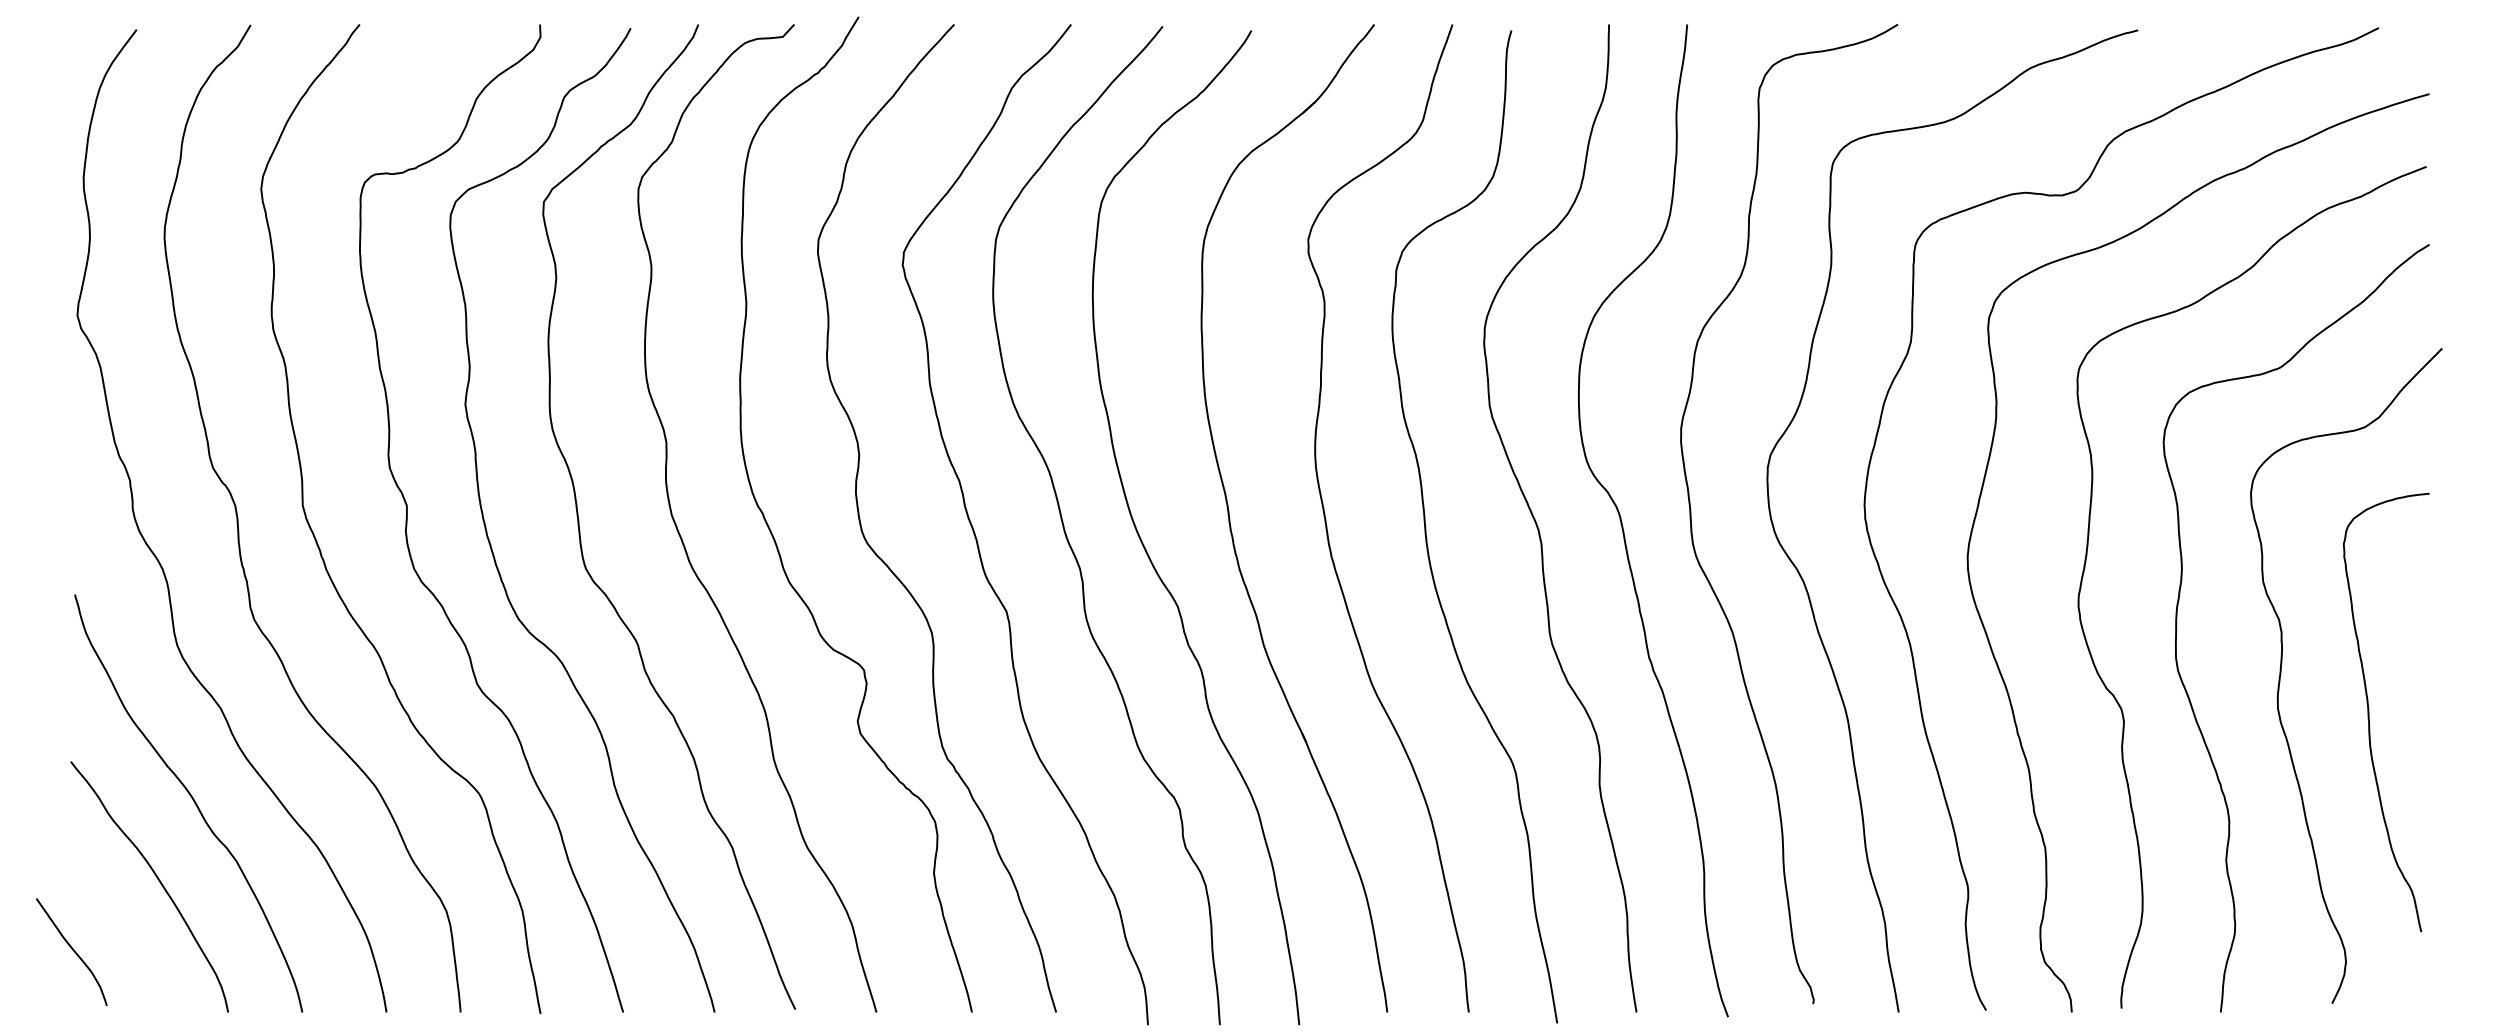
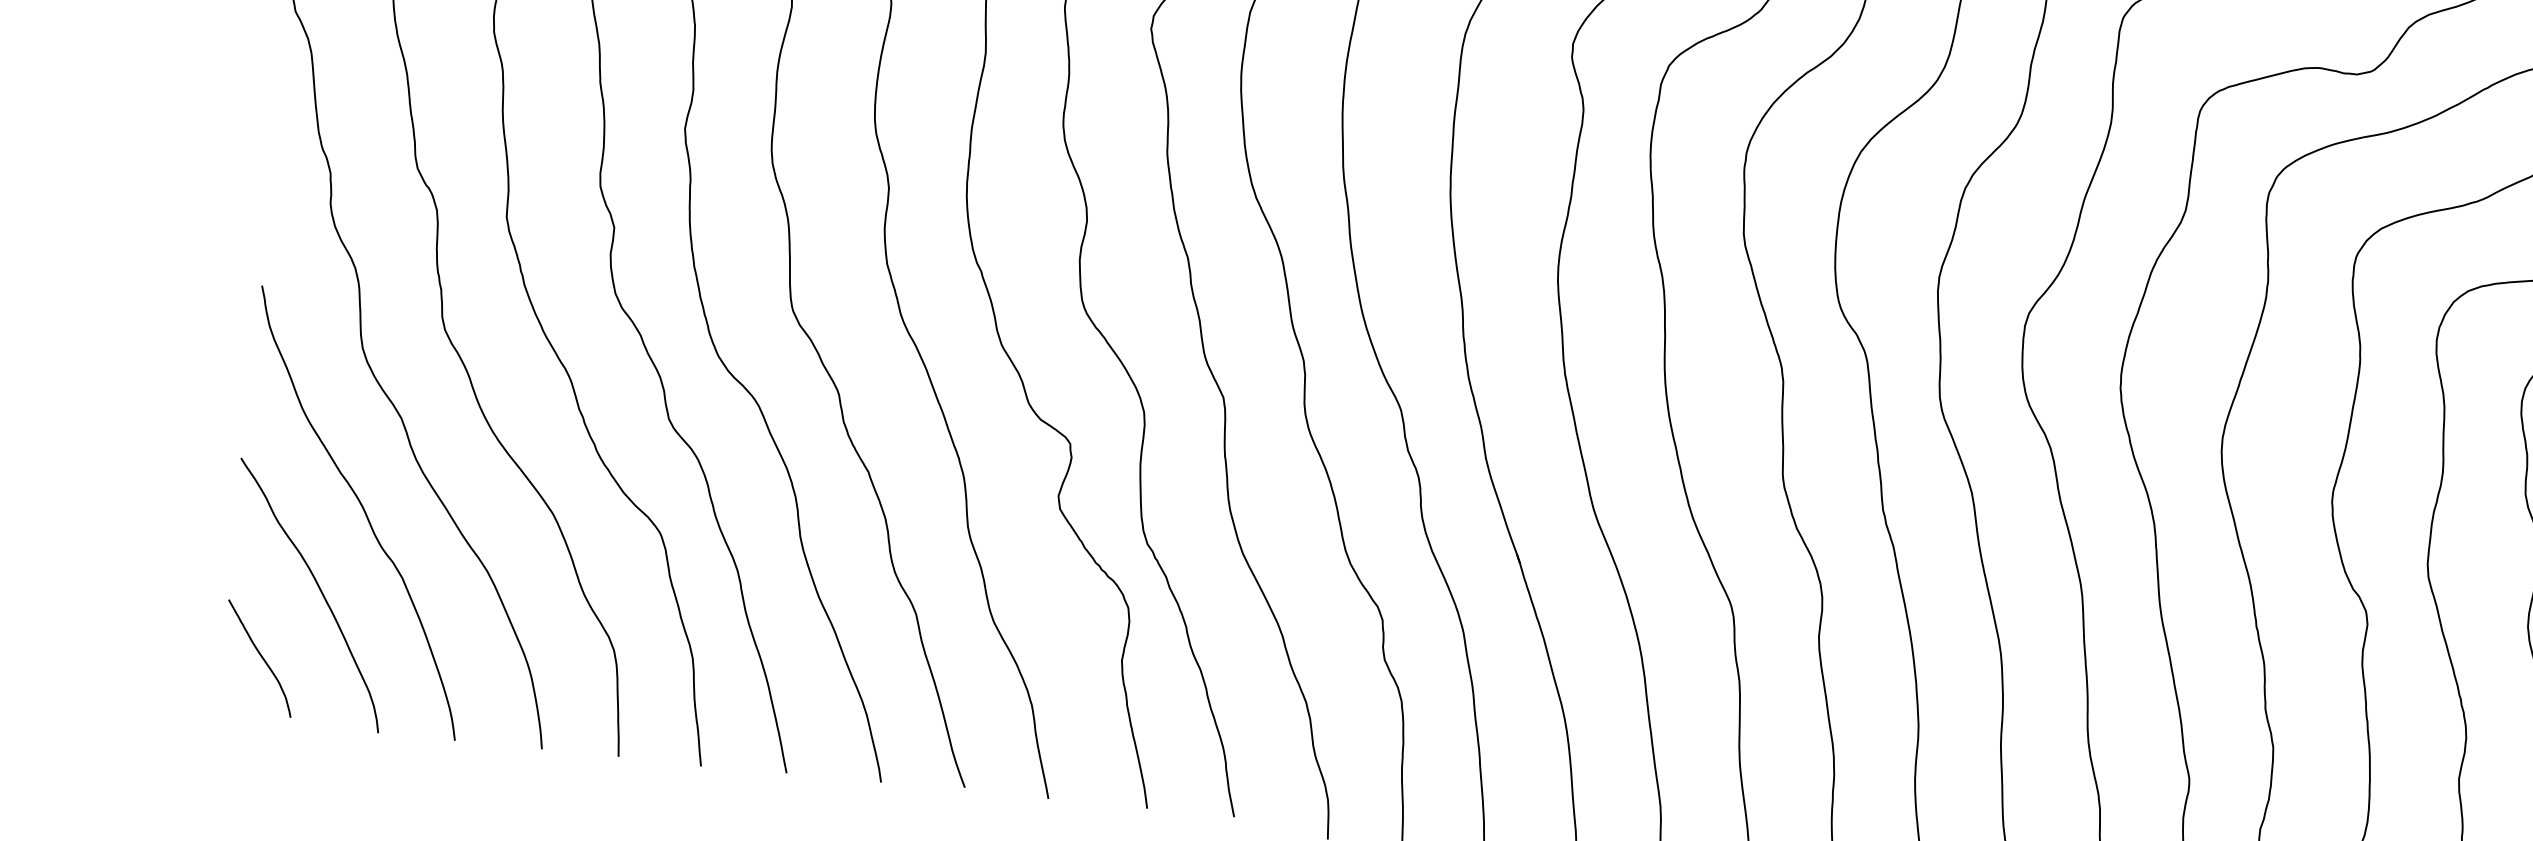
curve: (72, 950) -> (260, 657), moved

